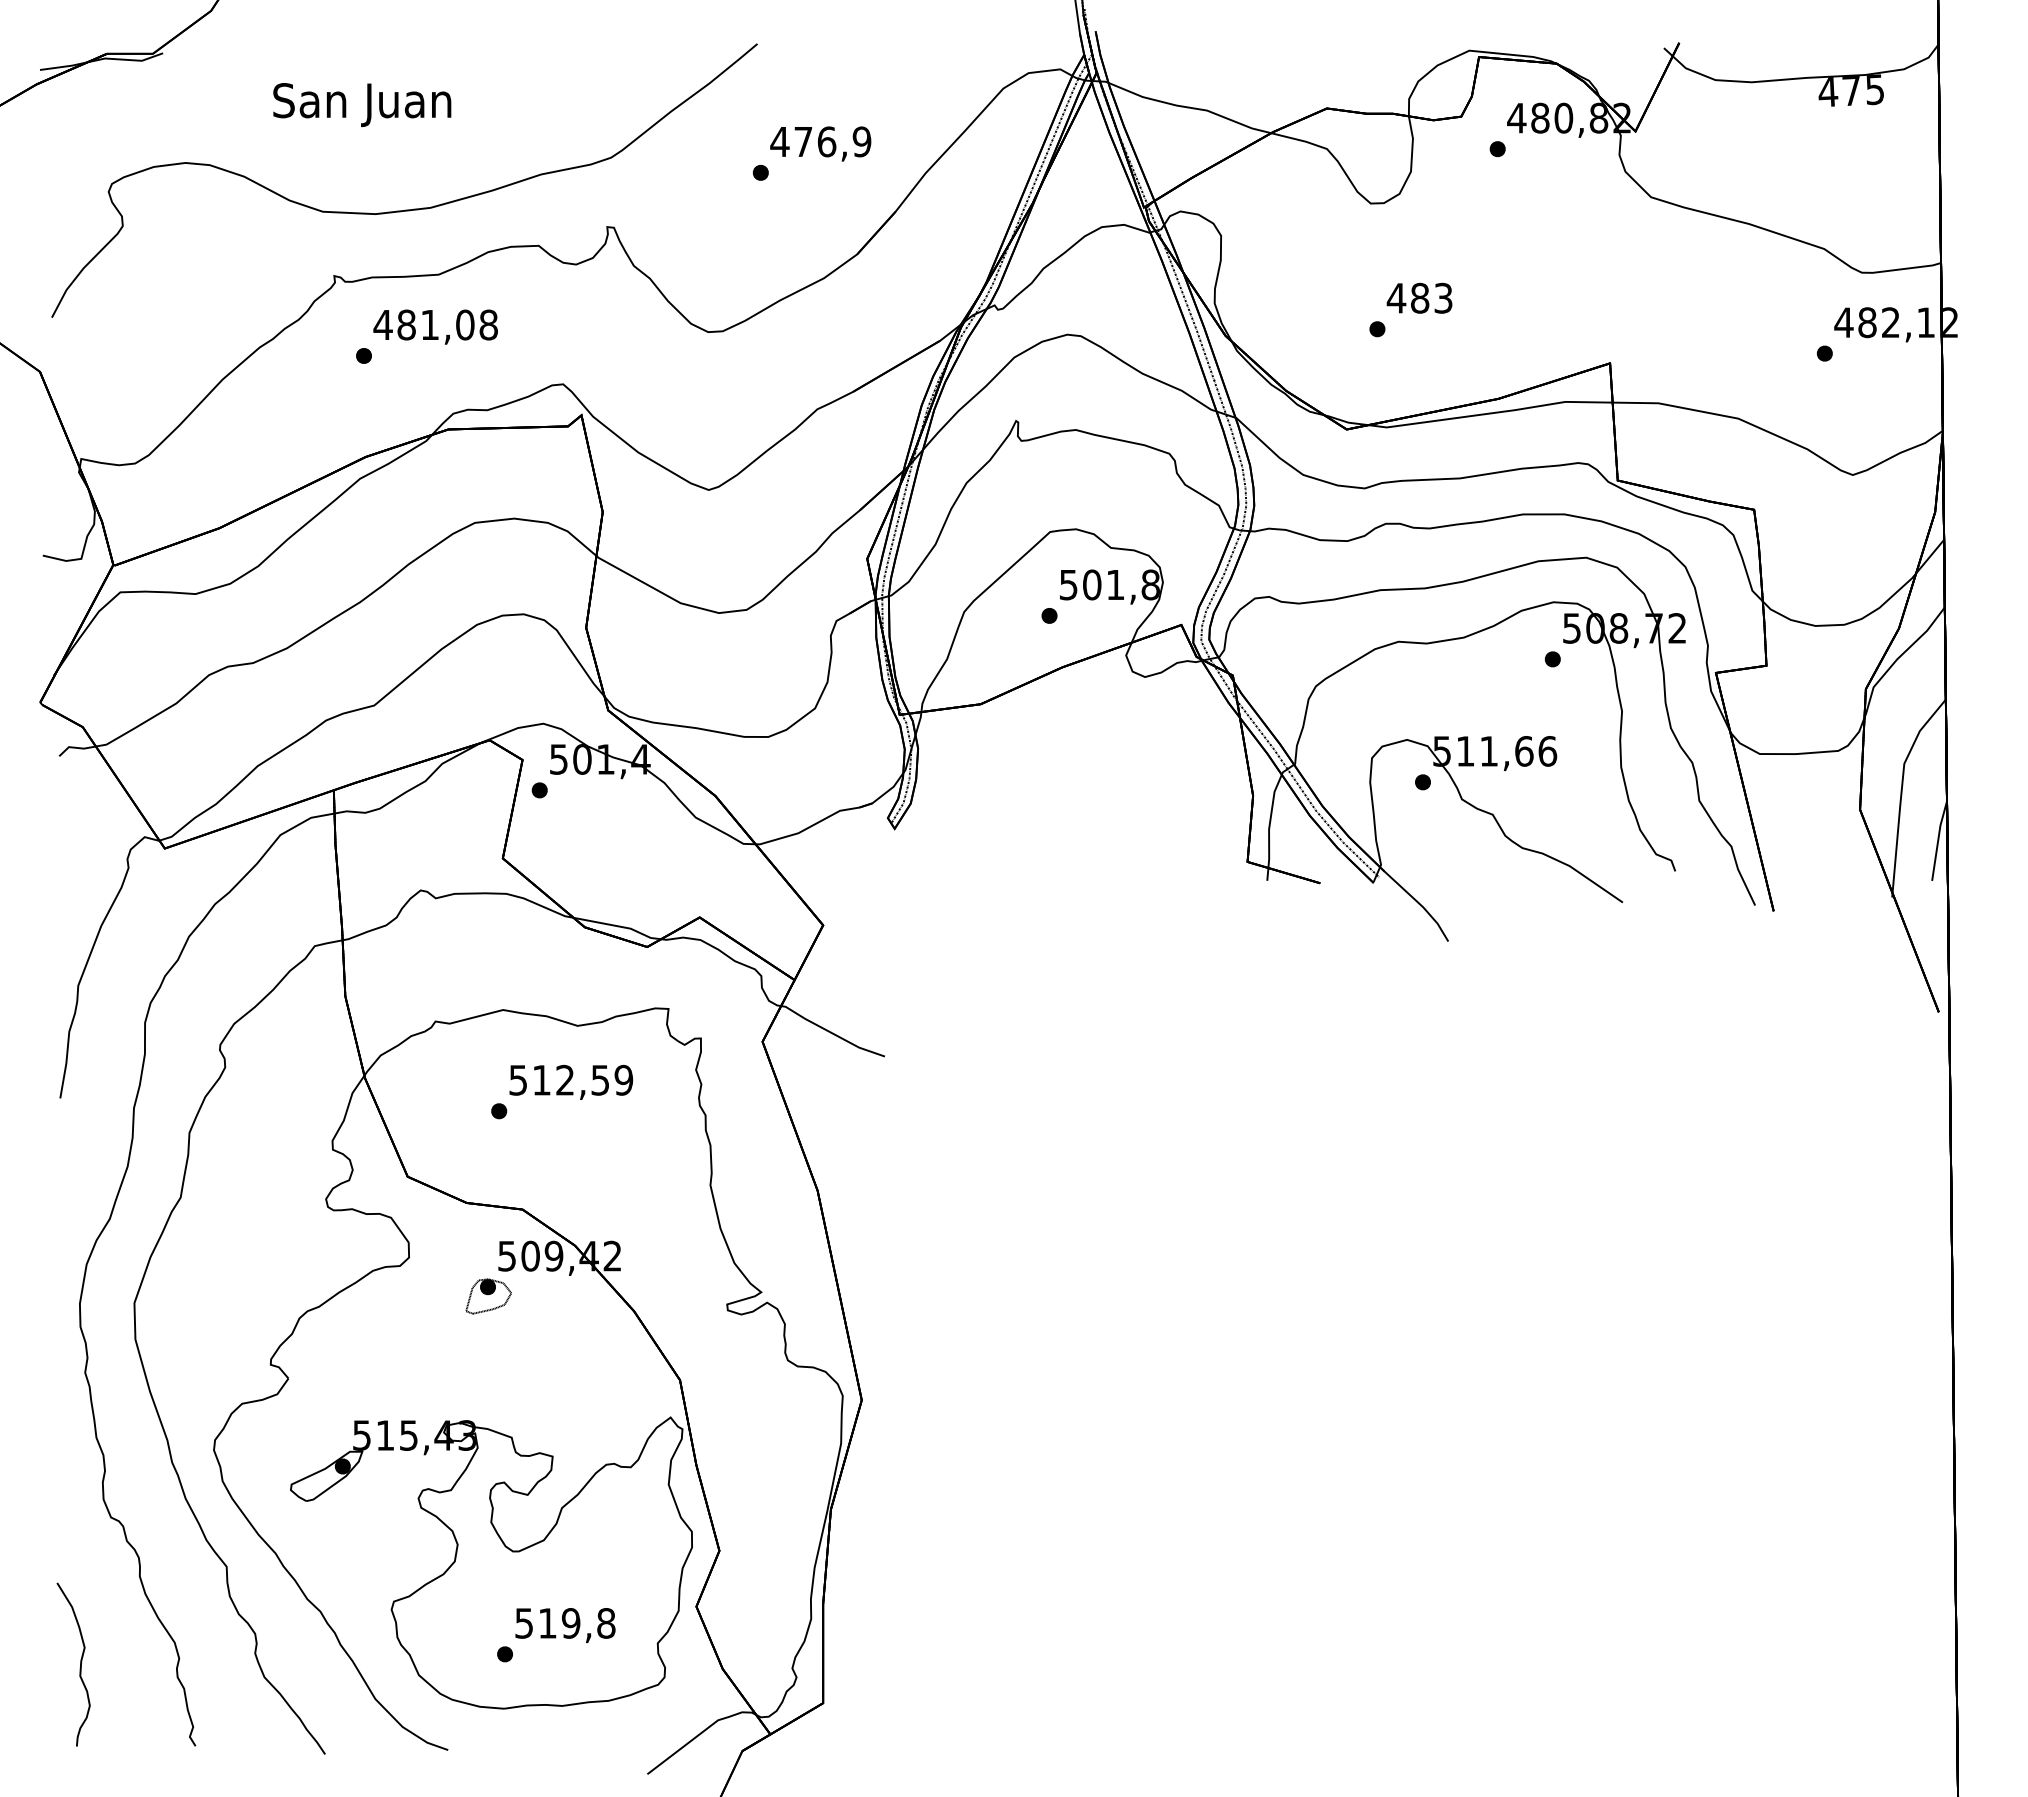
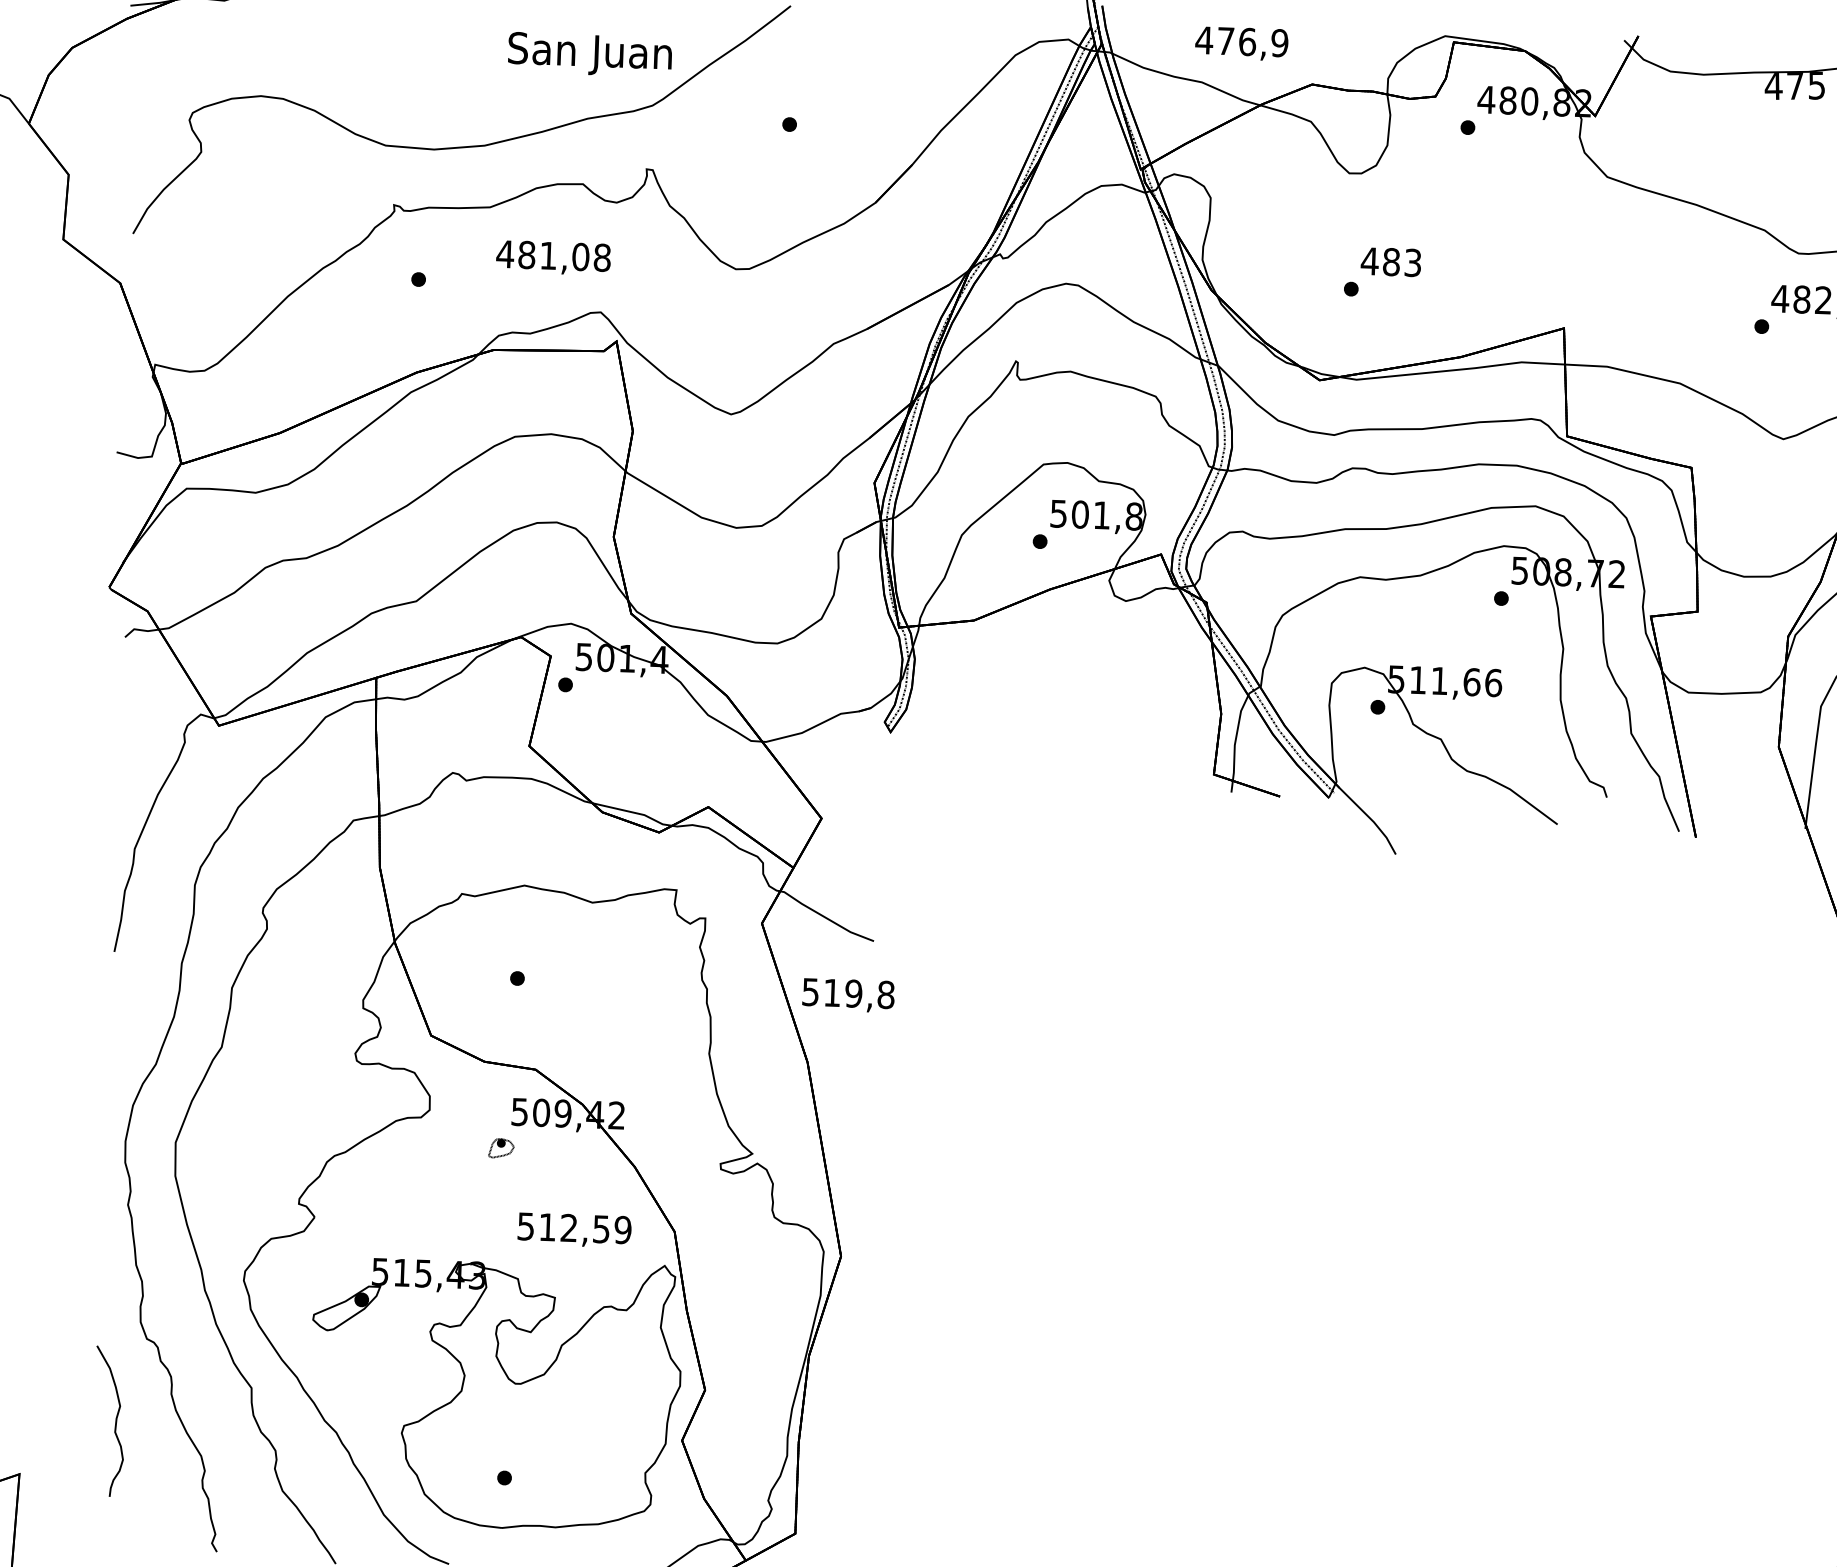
text: (362, 104) -> (590, 54), moved
text: (820, 143) -> (1241, 43), moved
text: (435, 326) -> (553, 257), moved
text: (571, 1081) -> (574, 1229), moved
part: (488, 1296) -> (501, 1148), size x0.6
text: (565, 1625) -> (848, 995), moved
curve: (80, 1664) -> (115, 1421), moved

